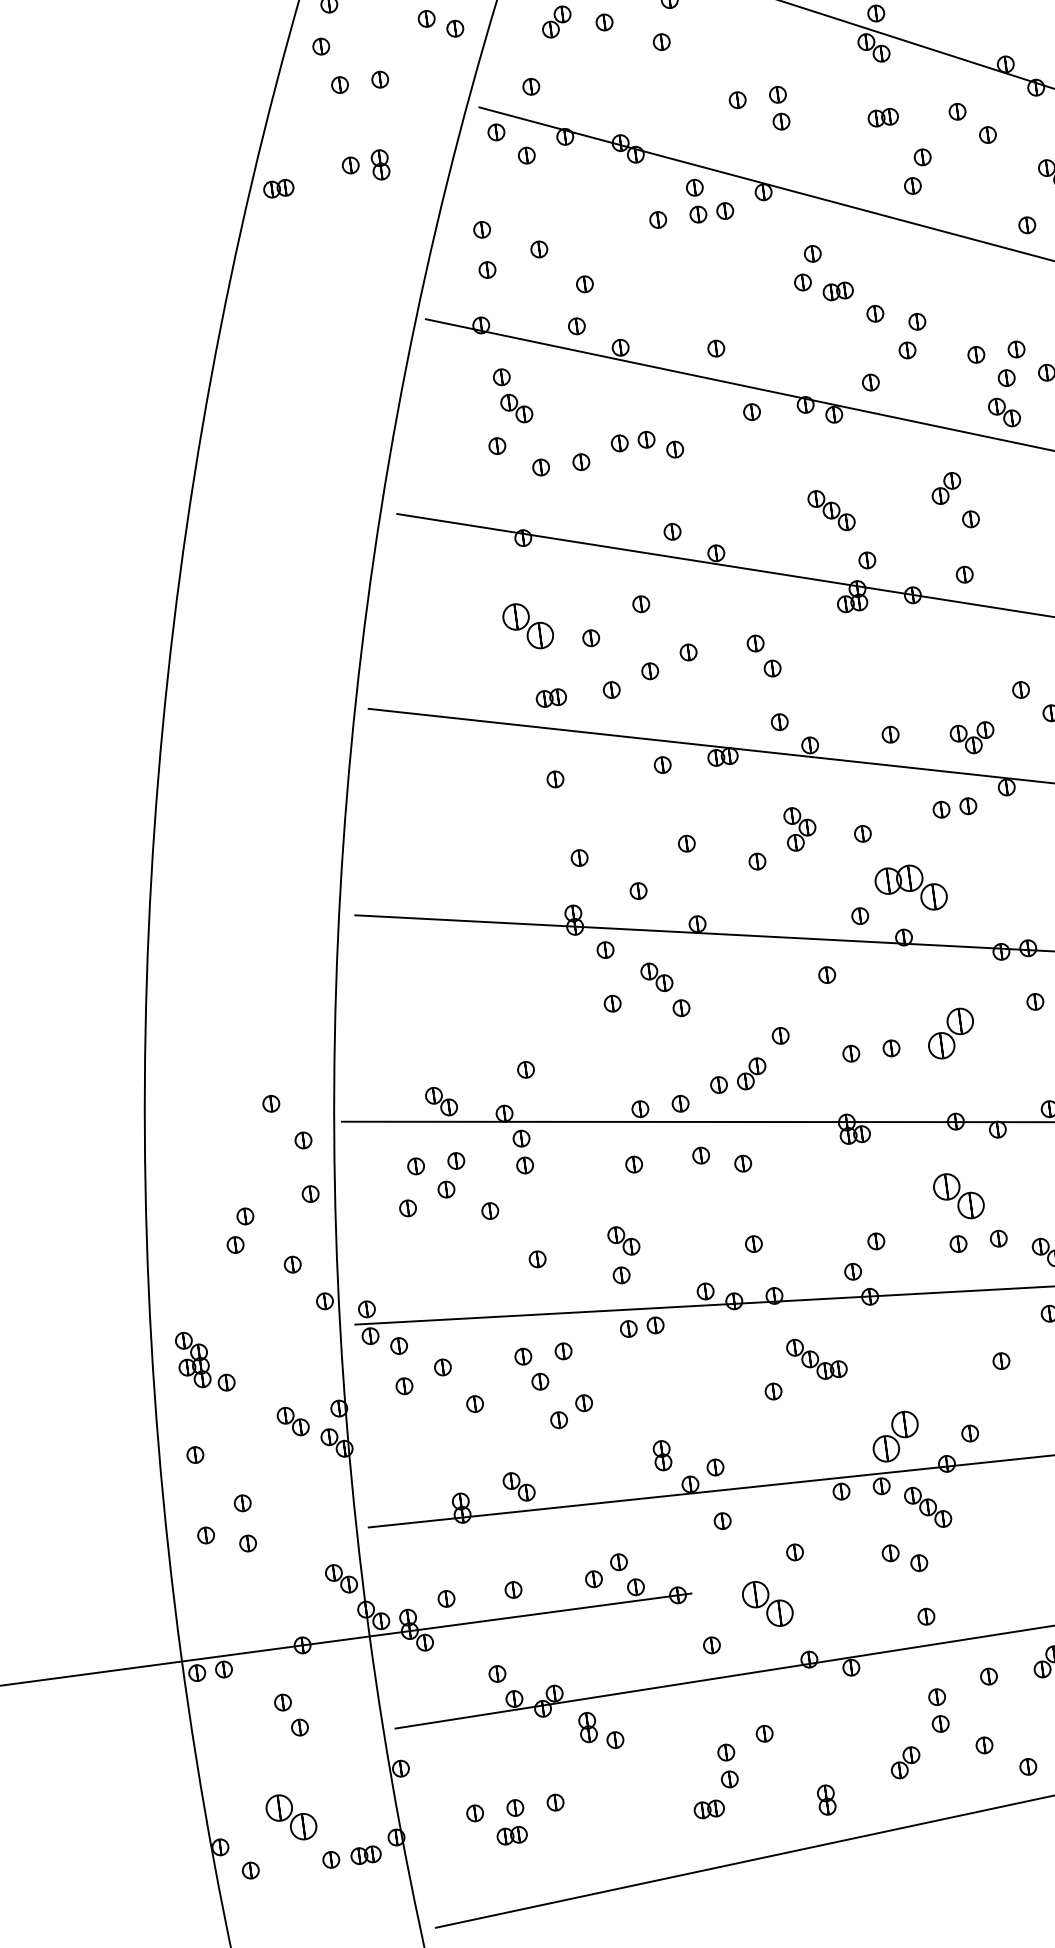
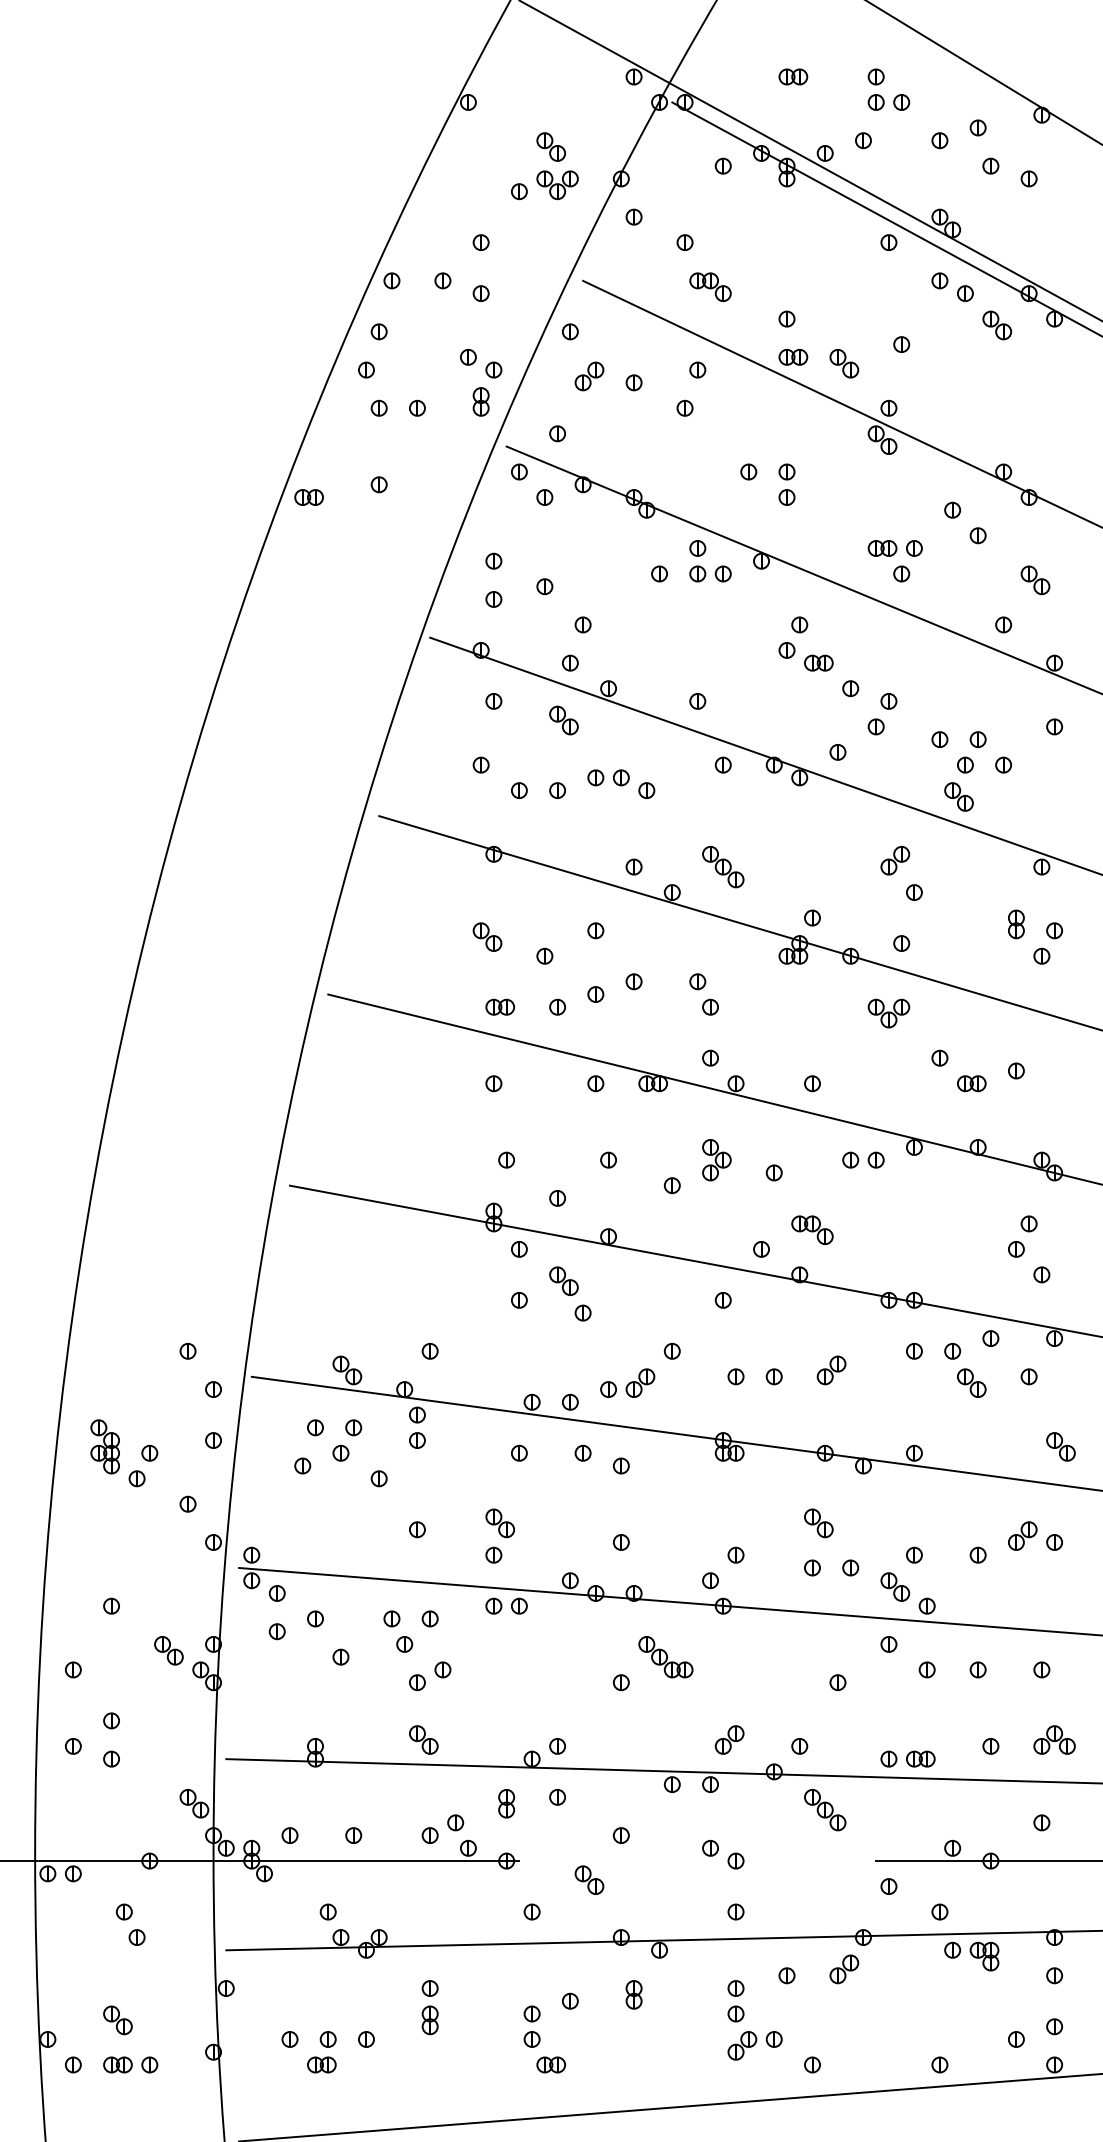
part: (883, 117) -> (882, 548), moved
part: (379, 164) -> (480, 401), moved
part: (516, 408) -> (563, 720), moved
part: (831, 510) -> (723, 866), moved
part: (528, 625) -> (487, 936), size x0.62
part: (972, 738) -> (888, 1013), moved
part: (911, 888) -> (812, 1229), size x0.62
part: (950, 1033) -> (831, 1370), size x0.62
part: (958, 1196) -> (818, 1523), size x0.62
part: (192, 1359) -> (104, 1446), moved
part: (895, 1436) -> (729, 1739), size x0.62
part: (662, 1455) -> (506, 1803), moved
part: (518, 1486) -> (423, 1739), moved
part: (928, 1507) -> (825, 1810), moved
part: (767, 1603) -> (589, 1879), size x0.62
part: (587, 1727) -> (429, 2020), moved
part: (905, 1762) -> (742, 2045), moved
part: (826, 1799) -> (633, 1994), moved
part: (708, 1809) -> (550, 2064), moved
part: (291, 1817) -> (117, 2020), size x0.62
part: (365, 1854) -> (117, 2064), moved

